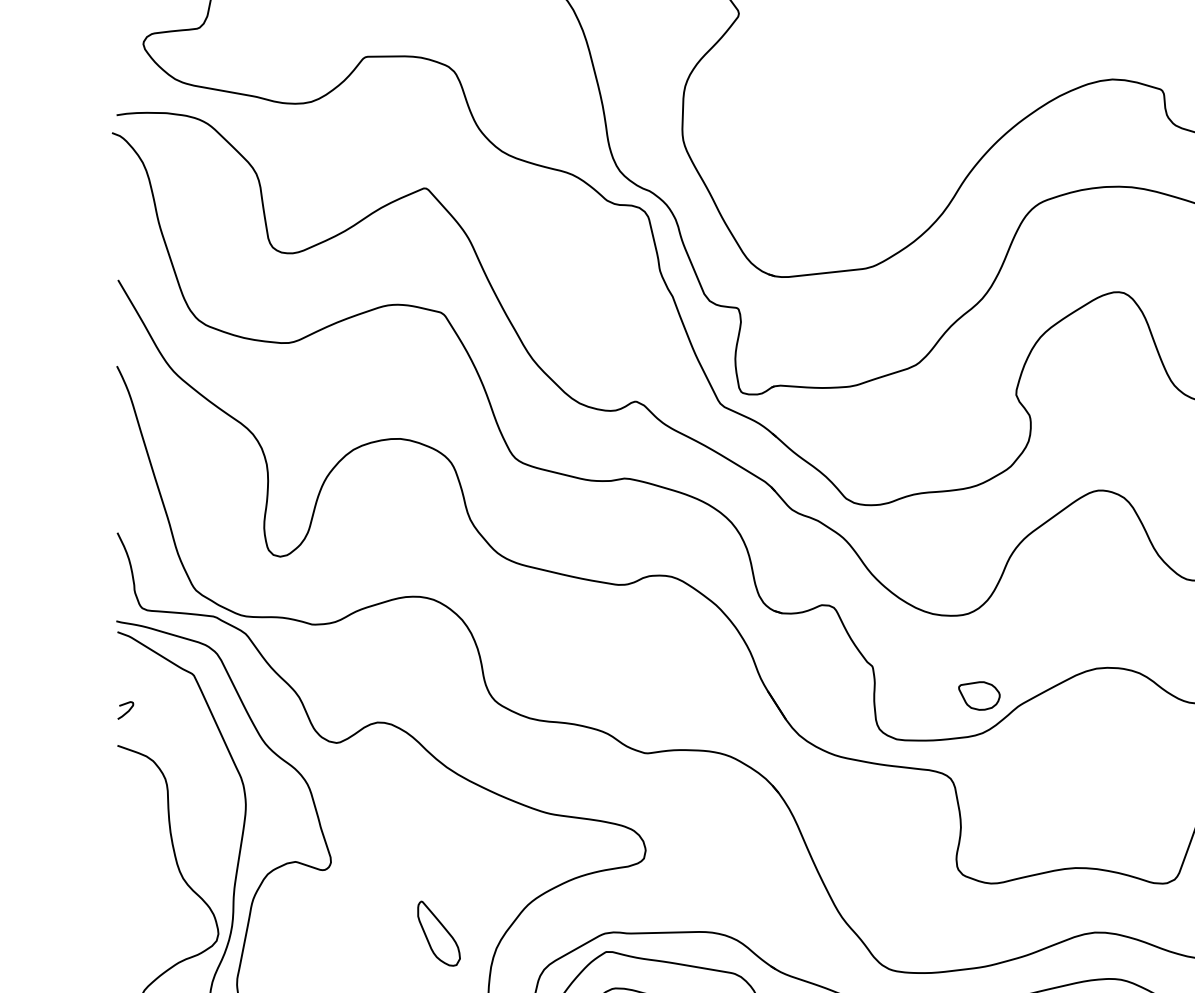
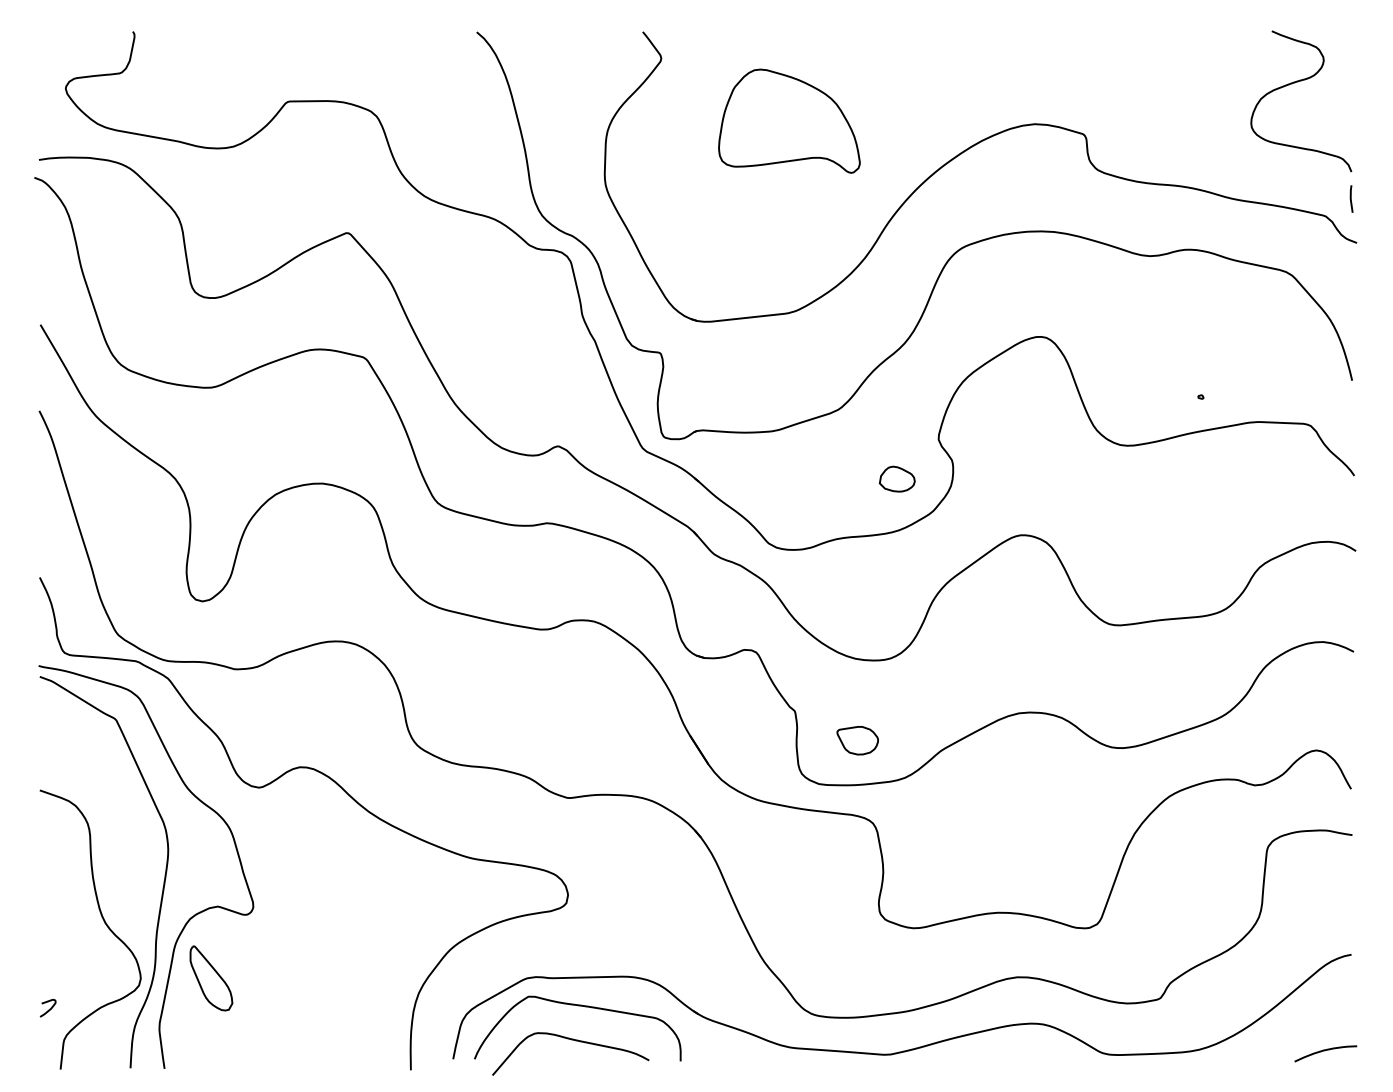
part: (867, 75) -> (789, 120), added
part: (974, 433) -> (896, 478), added
part: (979, 695) -> (857, 740), moved
curve: (127, 710) -> (49, 1008), moved
part: (439, 933) -> (211, 978), moved

